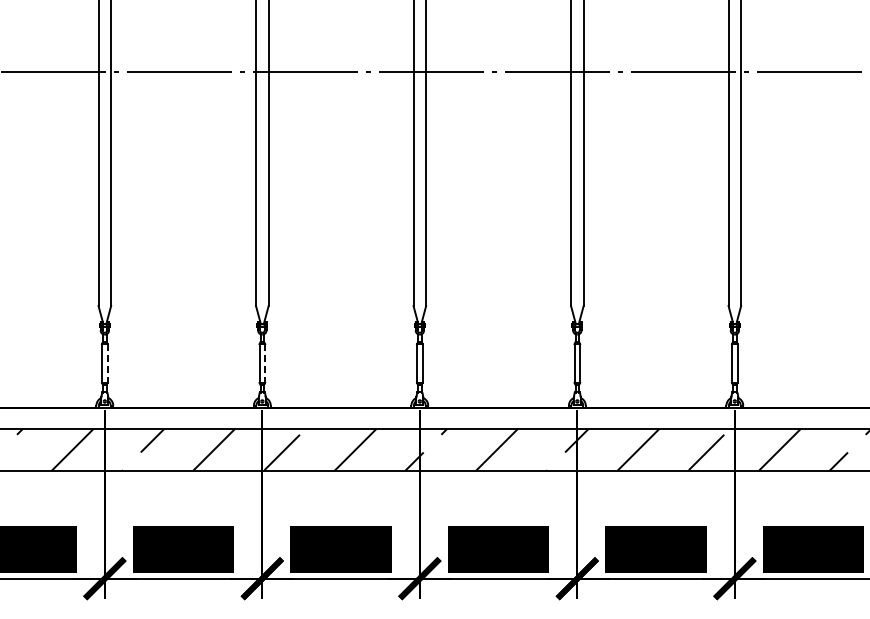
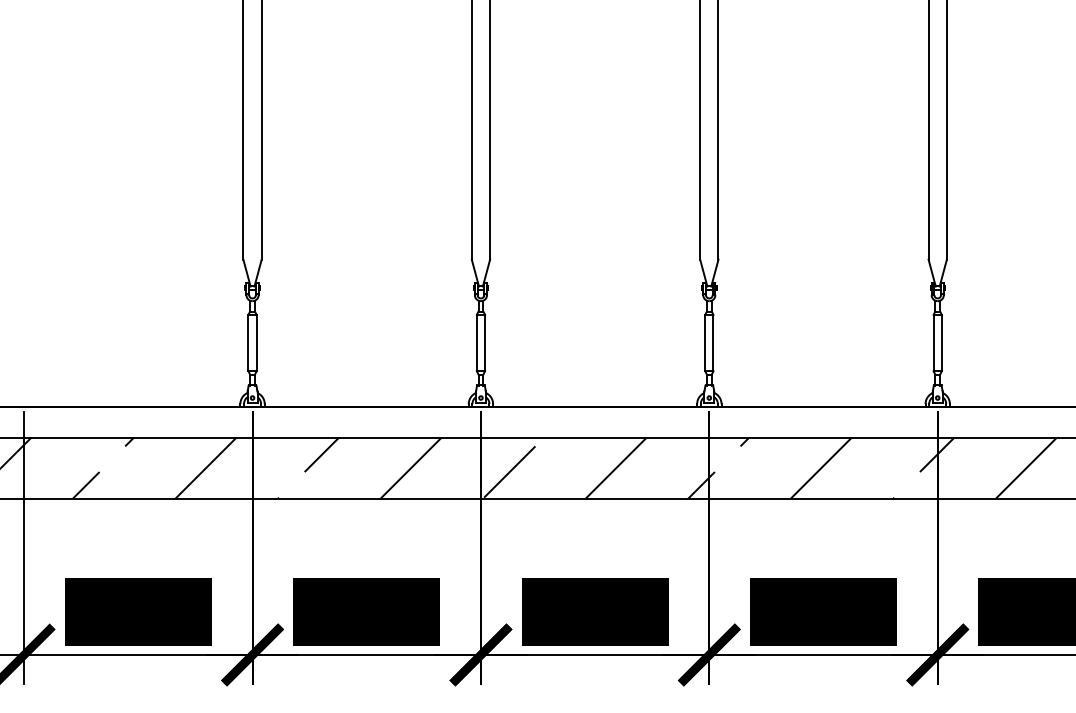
line: (107, 364) -> (256, 344), dashed -> solid
line: (265, 364) -> (485, 344), dashed -> solid

